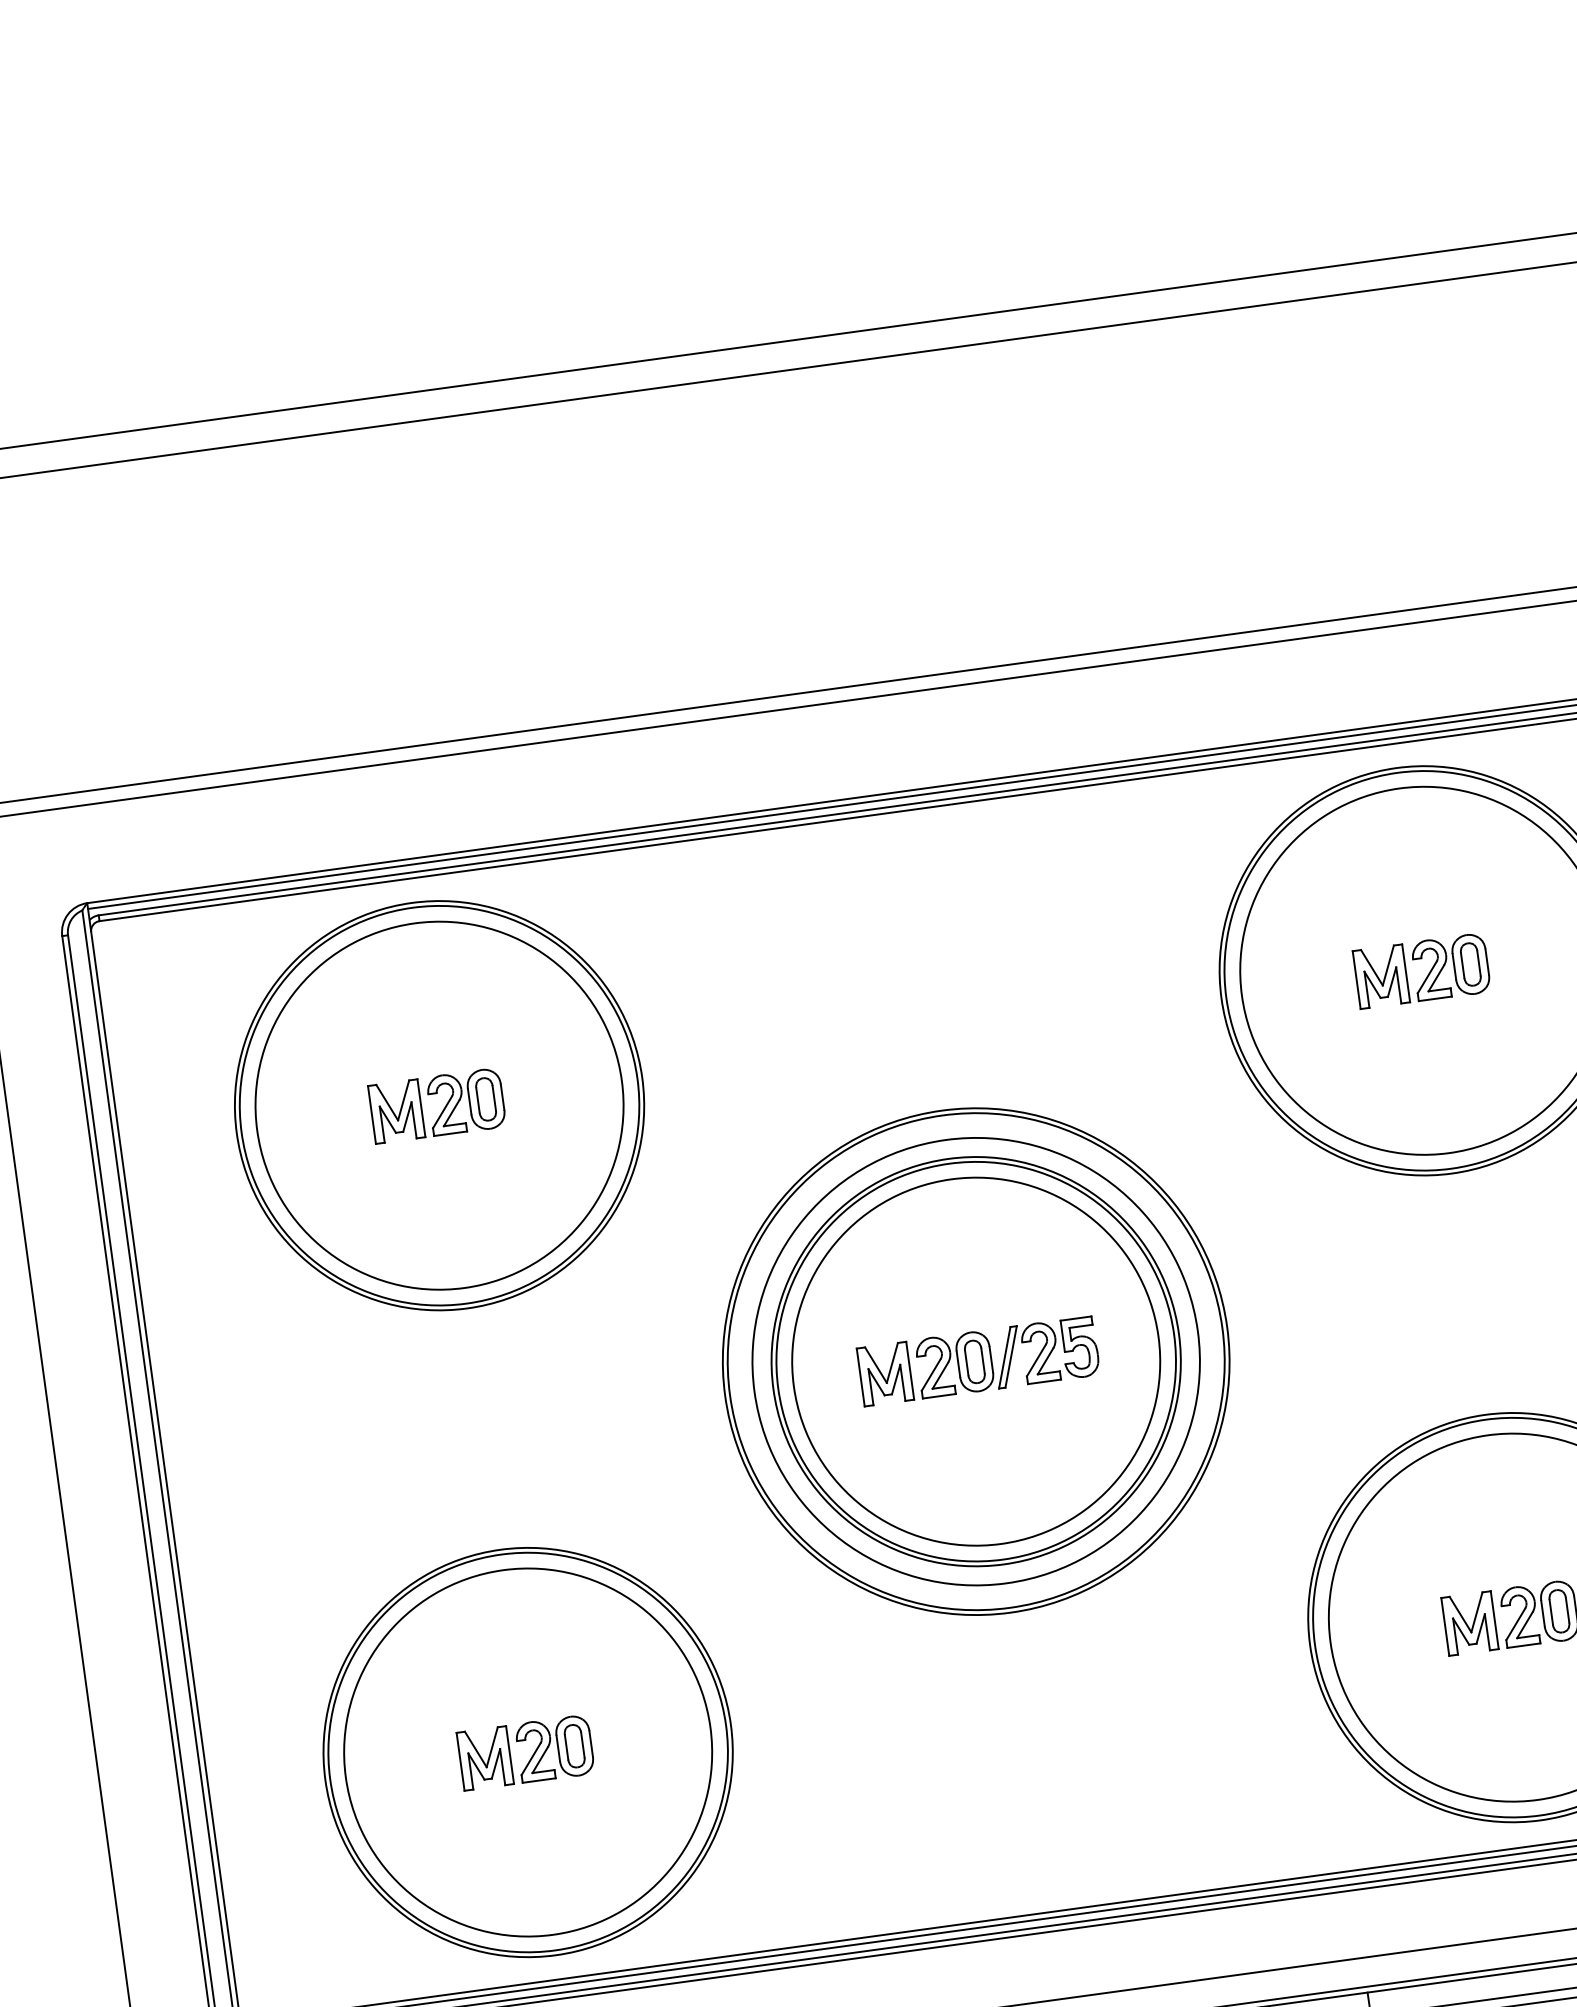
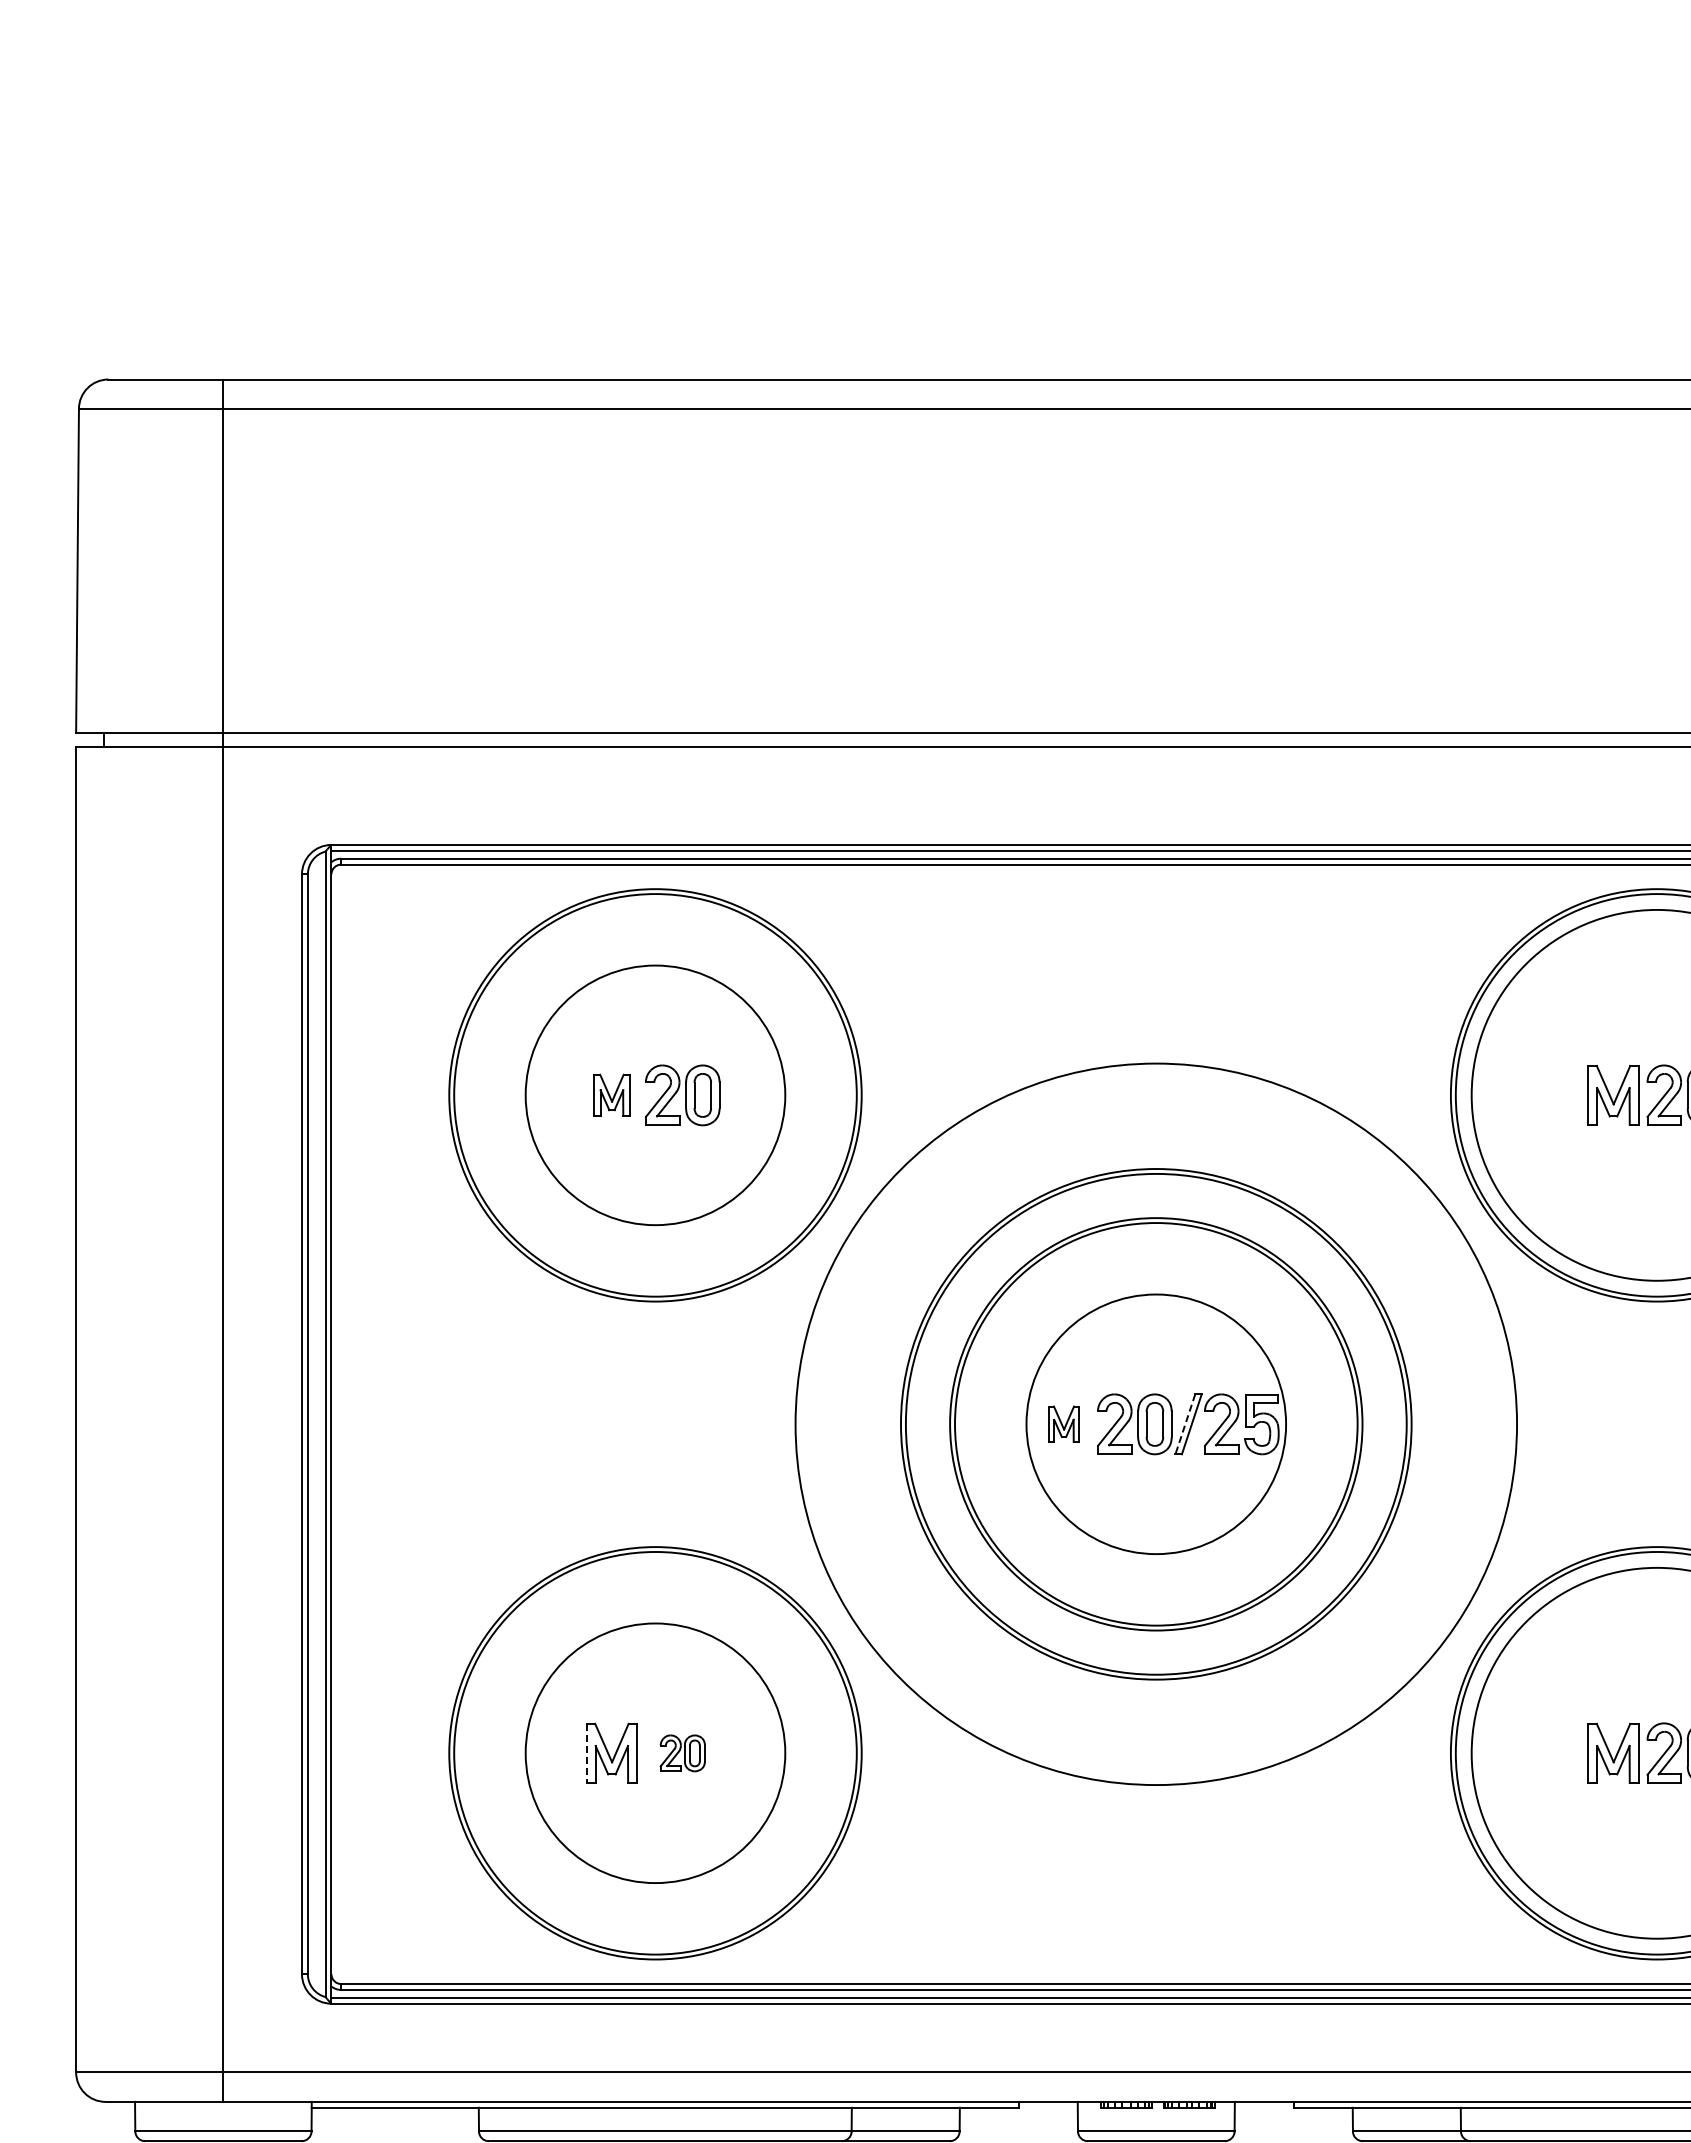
circle: (439, 1104) -> (655, 1094), size x0.7
part: (396, 1111) -> (611, 1095), size x0.7
line: (1004, 1357) -> (1185, 1424), solid -> dashed
circle: (975, 1360) -> (1155, 1423), size x0.7
circle: (975, 1360) -> (1155, 1423), size x1.6
part: (884, 1373) -> (1063, 1423), size x0.6
part: (554, 1749) -> (682, 1753), size x0.6
circle: (528, 1751) -> (655, 1752), size x0.7
line: (460, 1762) -> (586, 1753), solid -> dashed

